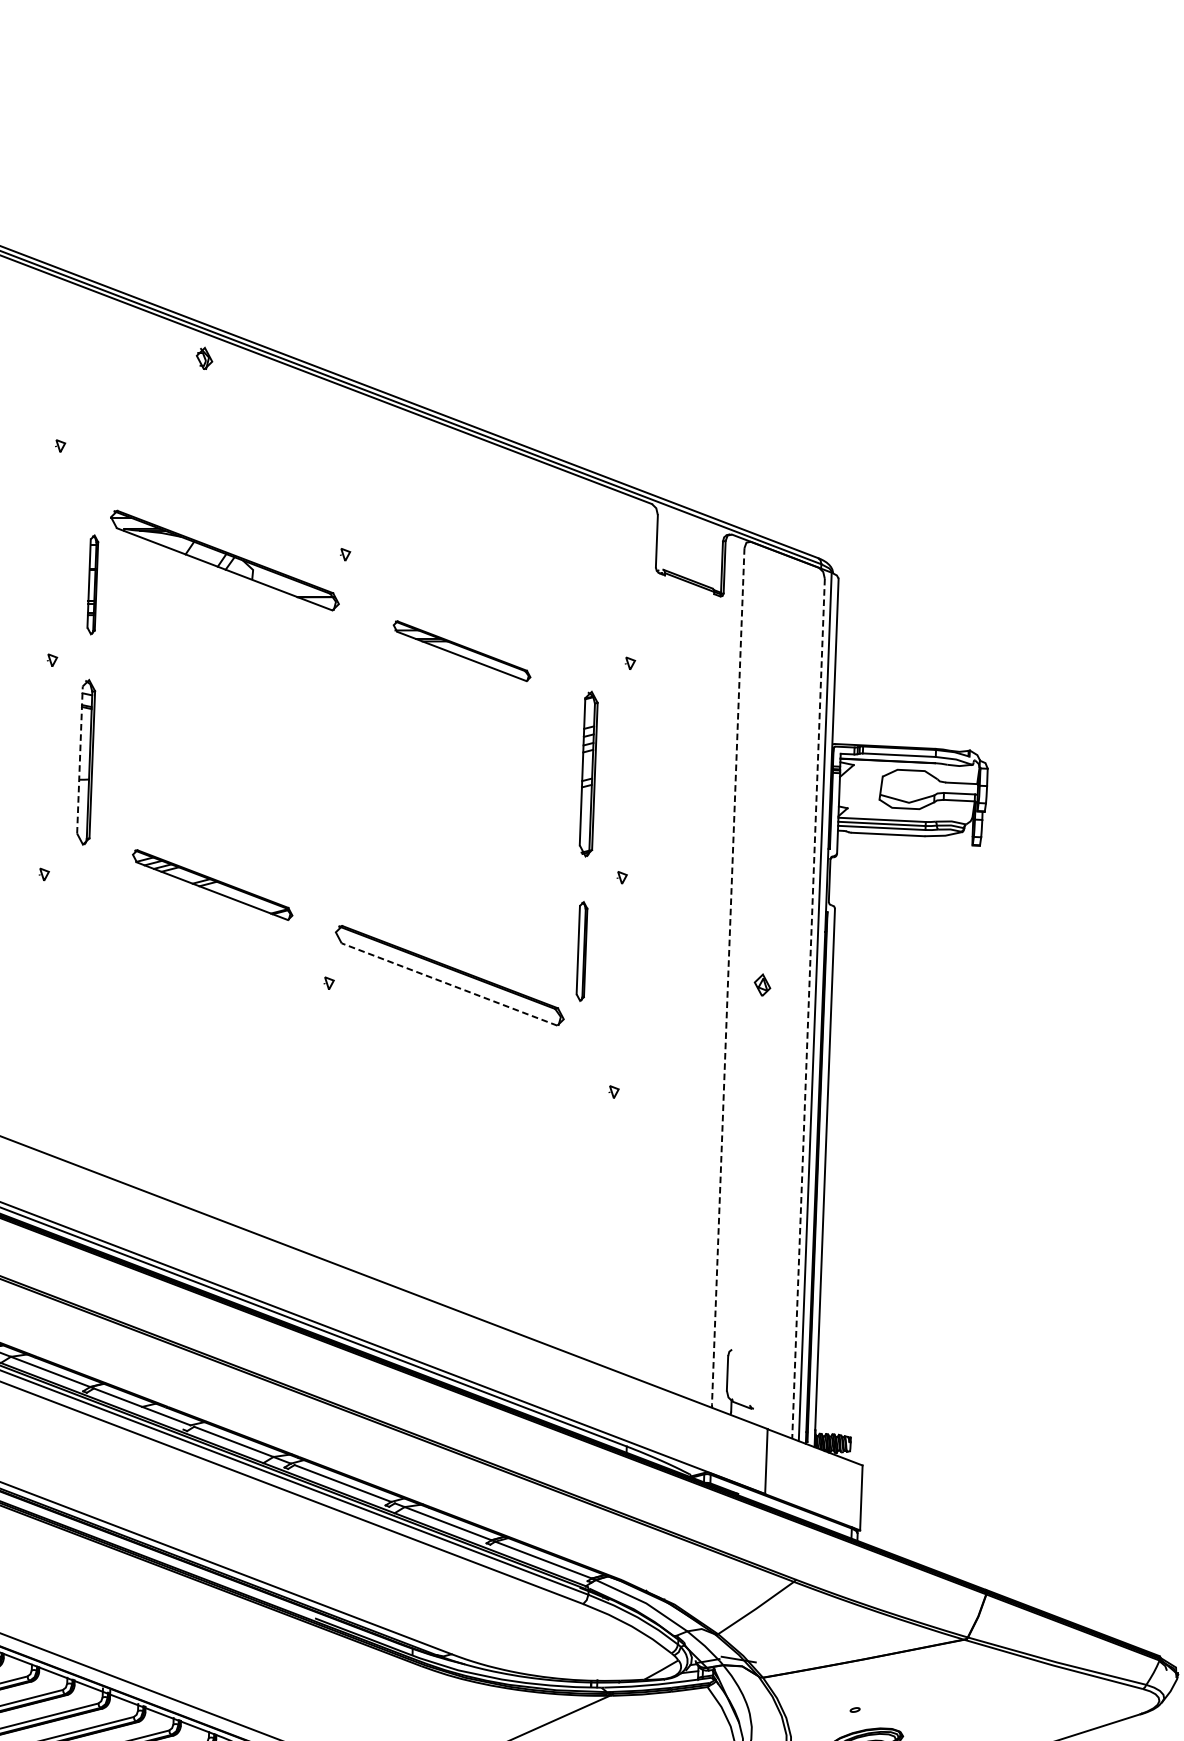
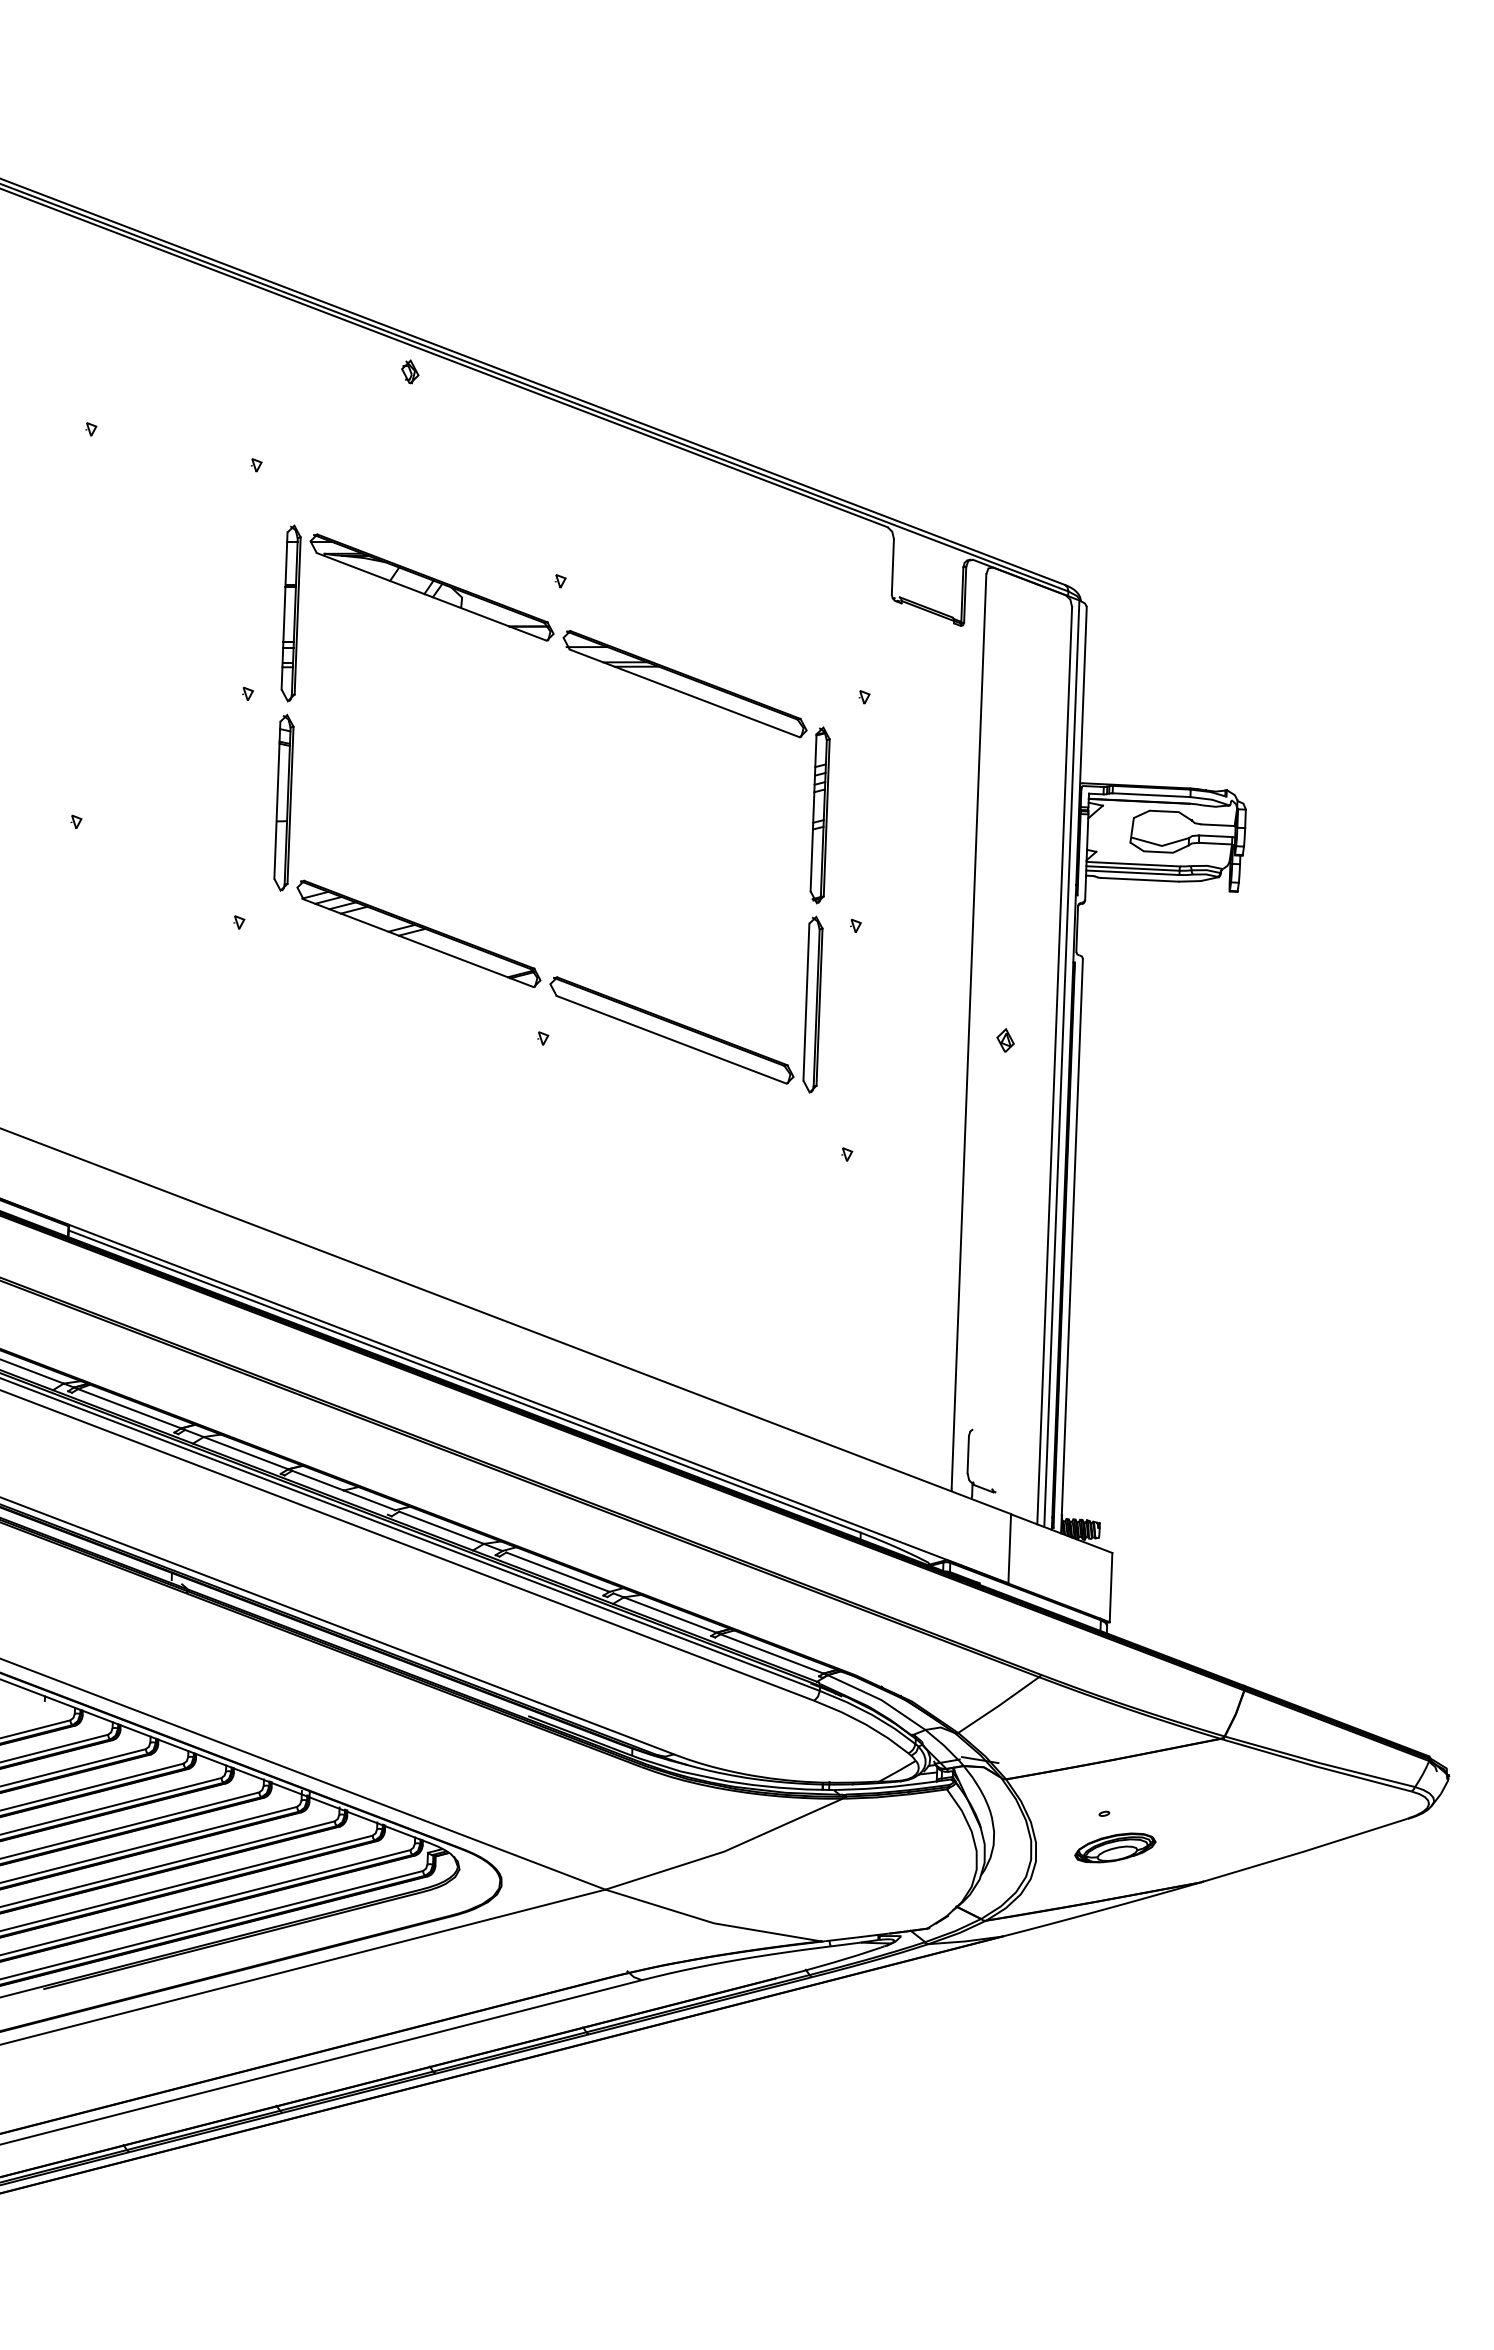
part: (92, 584) -> (290, 613), size x1.67
part: (461, 651) -> (684, 684), size x1.67
line: (80, 760) -> (277, 800), dashed -> solid
part: (212, 884) -> (418, 933), size x1.43
part: (581, 951) -> (812, 1004), size x1.67
line: (728, 976) -> (969, 1031), dashed -> solid
line: (449, 984) -> (671, 1039), dashed -> solid
line: (808, 1008) -> (1054, 1065), dashed -> solid

